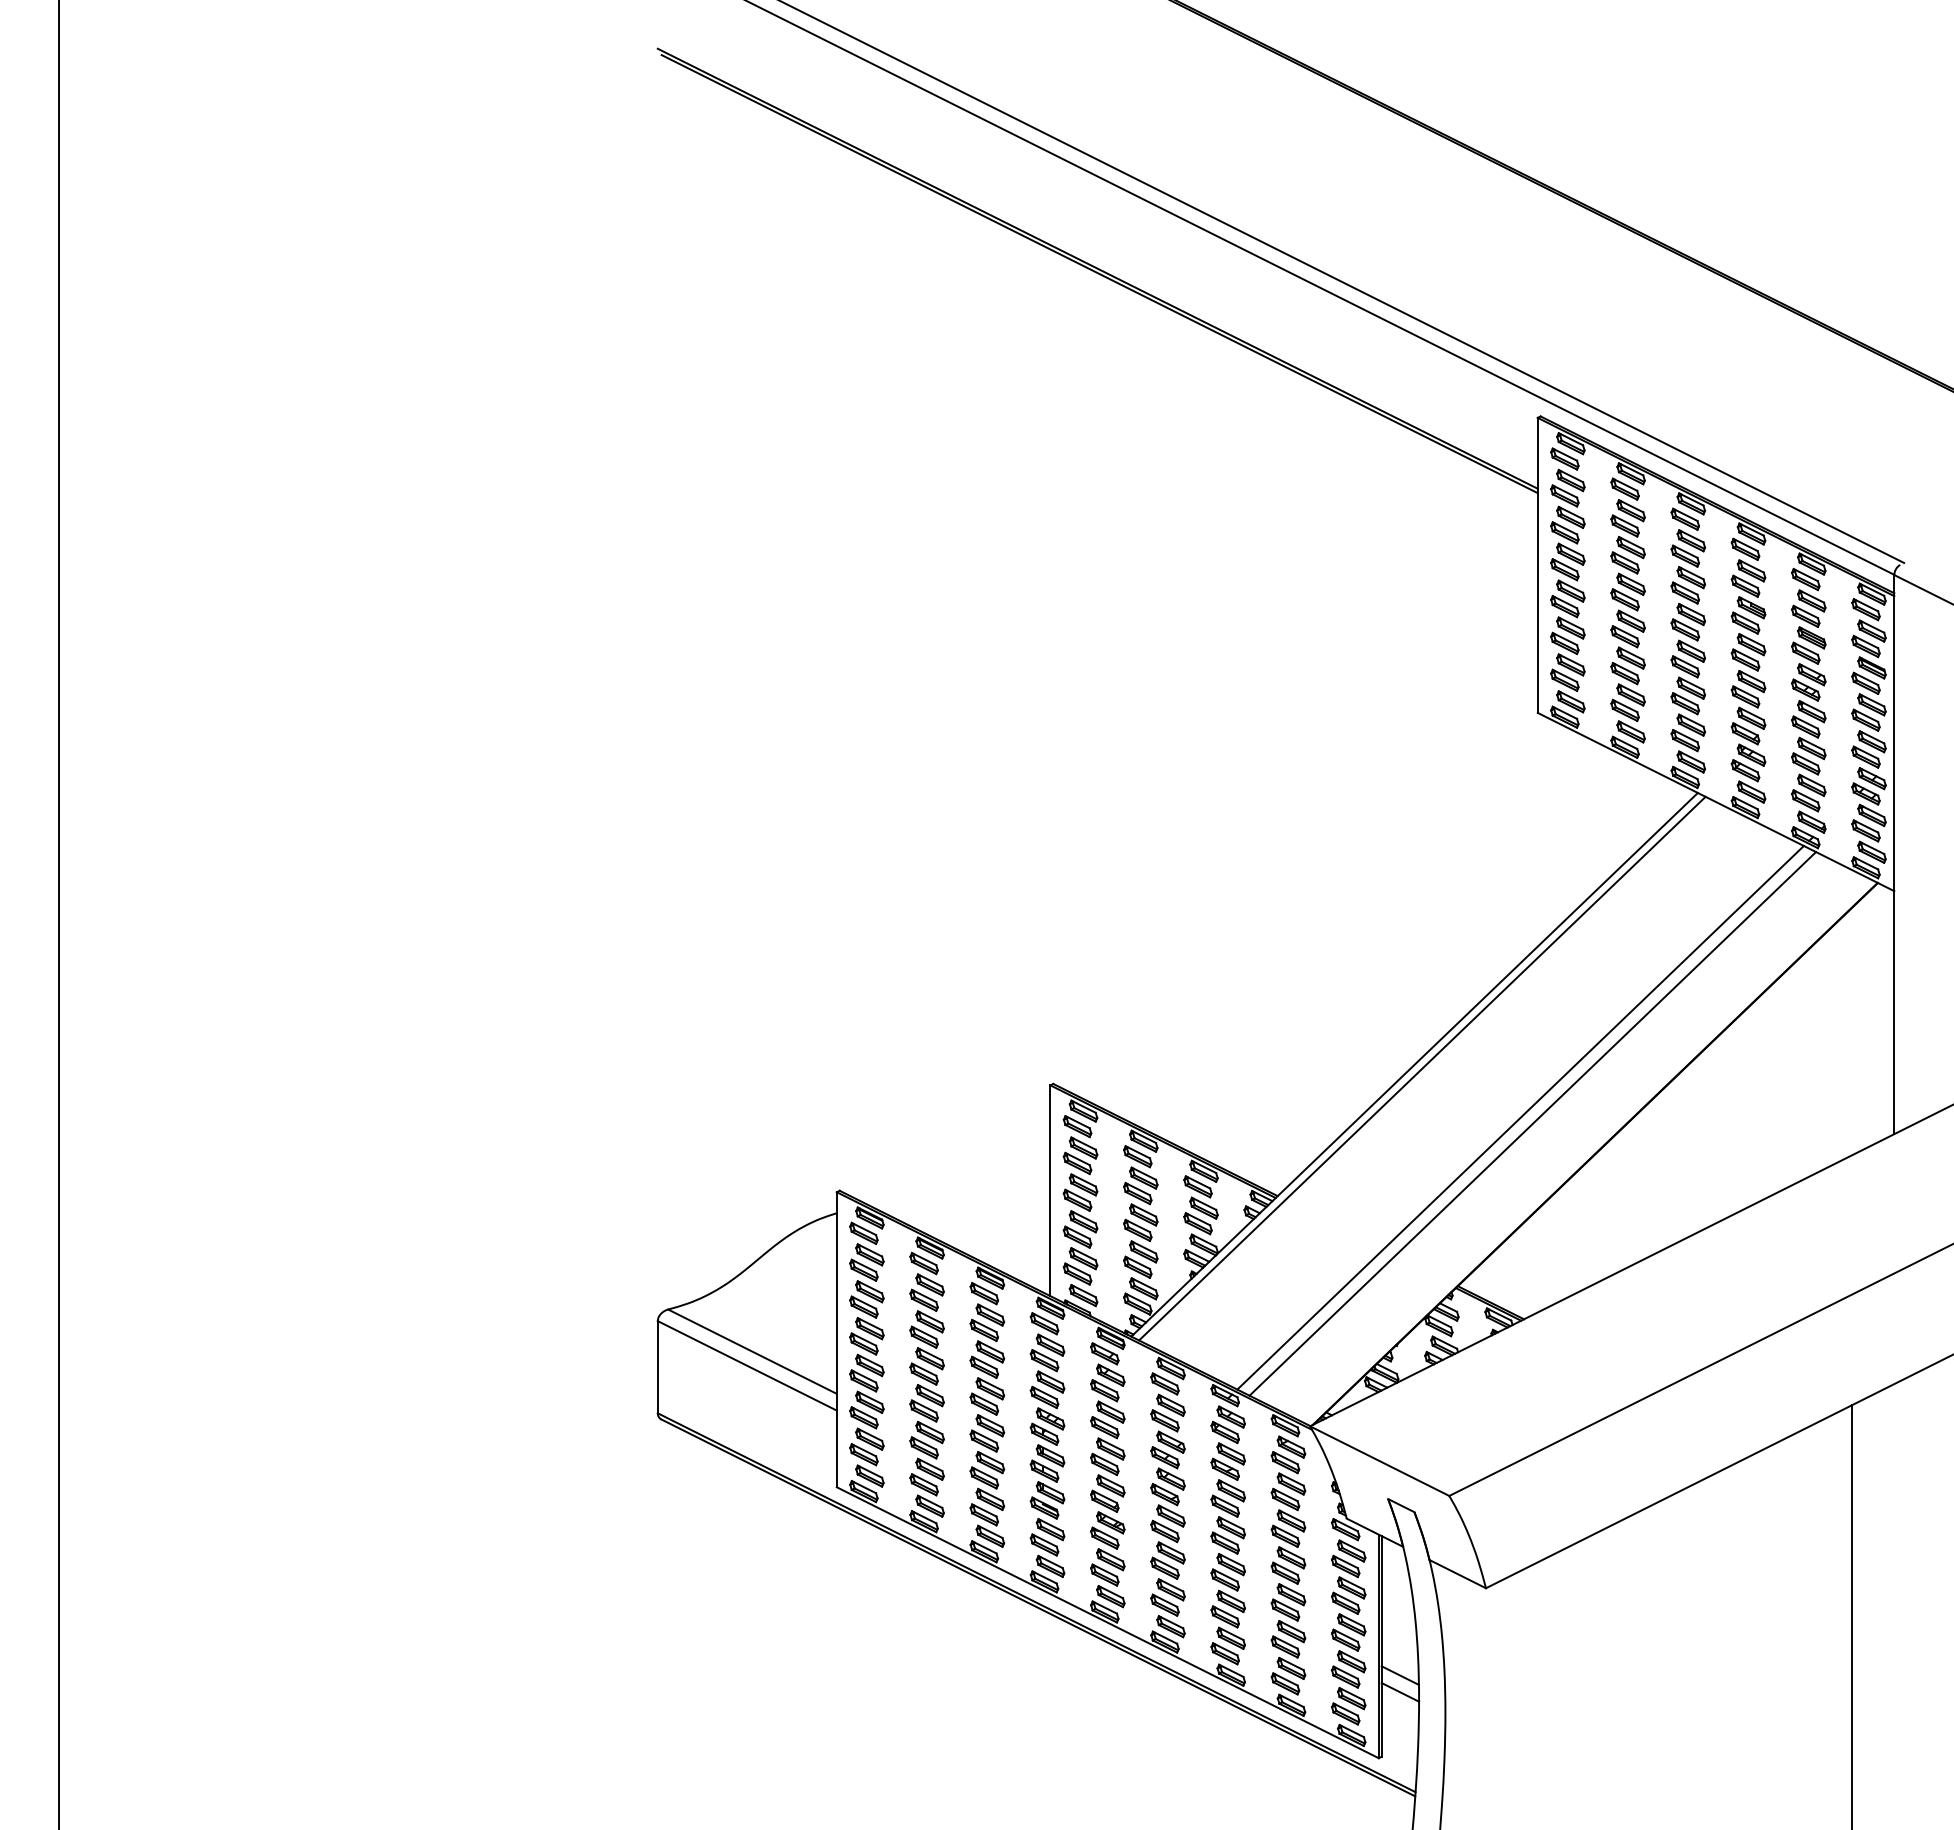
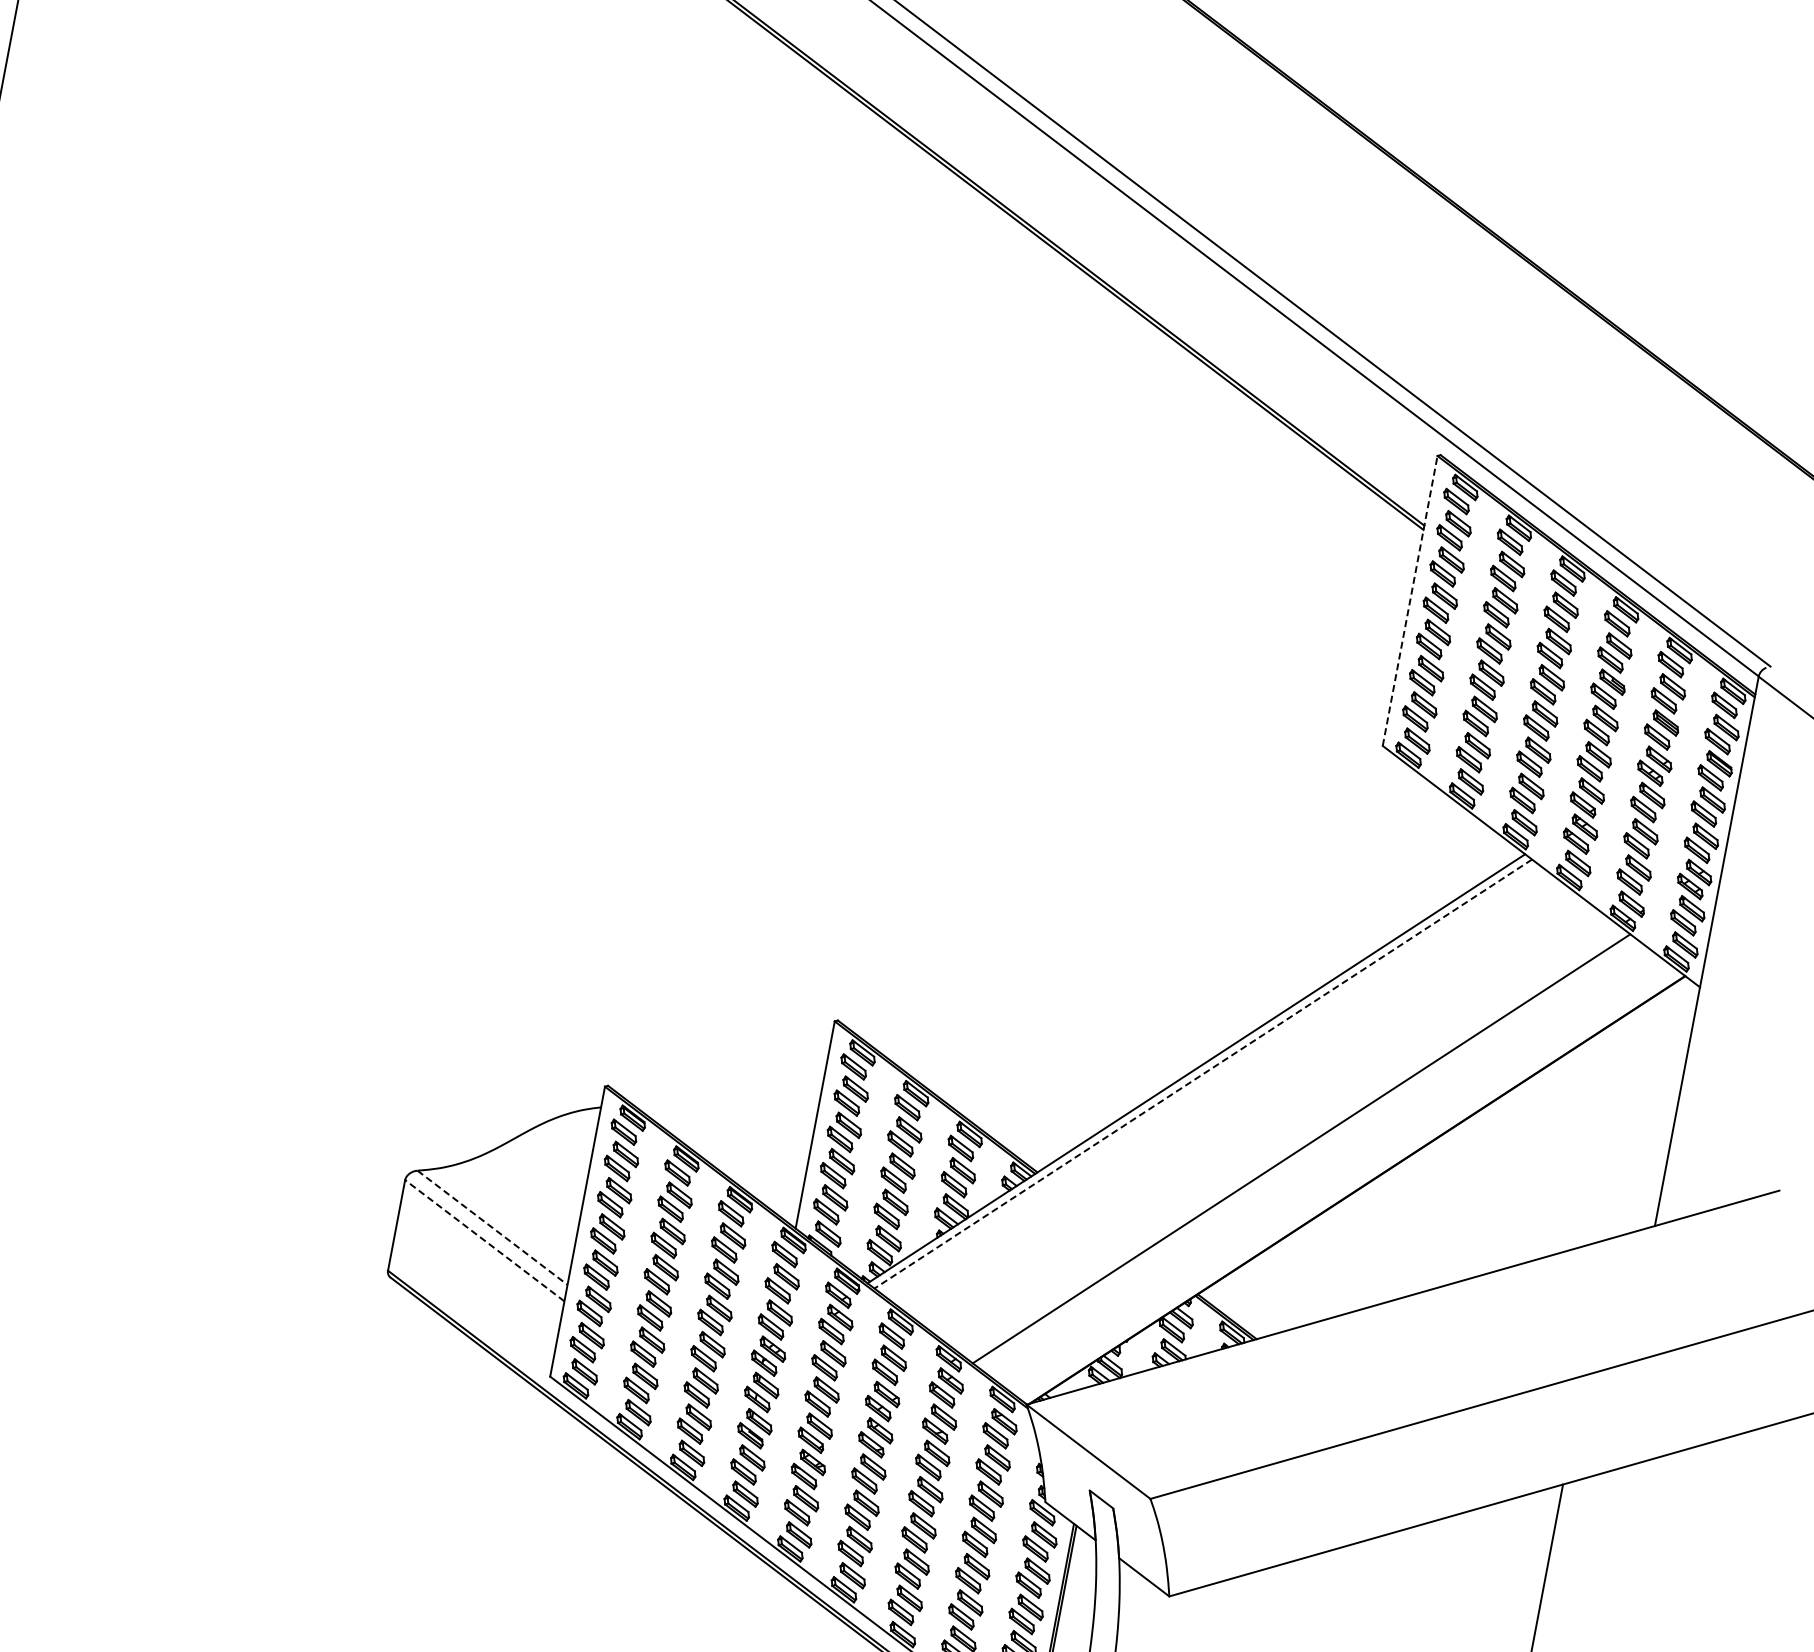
line: (1537, 565) -> (1409, 601), solid -> dashed
line: (1422, 1068) -> (1203, 1073), solid -> dashed
line: (1520, 1117) -> (1290, 1140), removed
line: (752, 1351) -> (492, 1227), solid -> dashed
line: (746, 1365) -> (484, 1240), solid -> dashed

